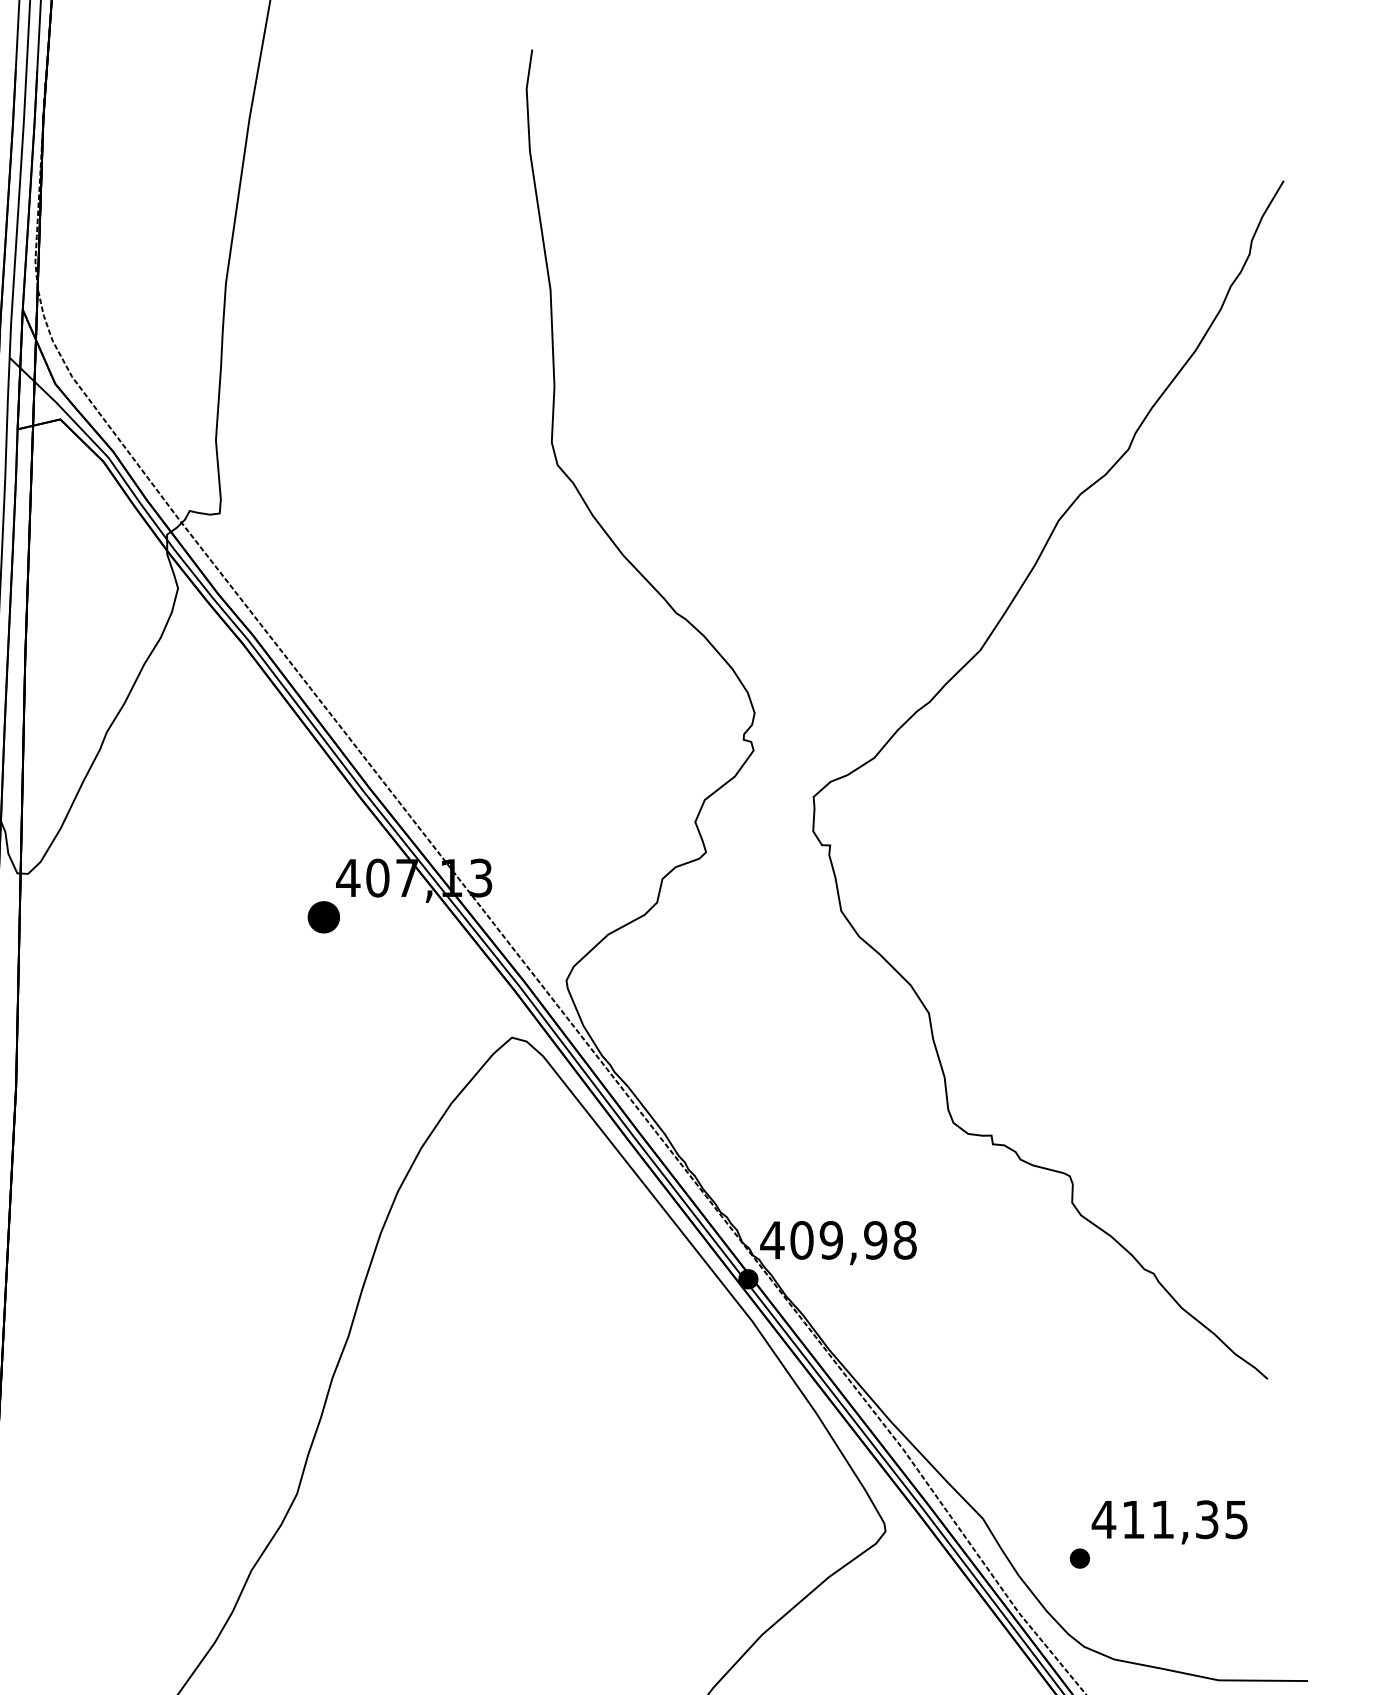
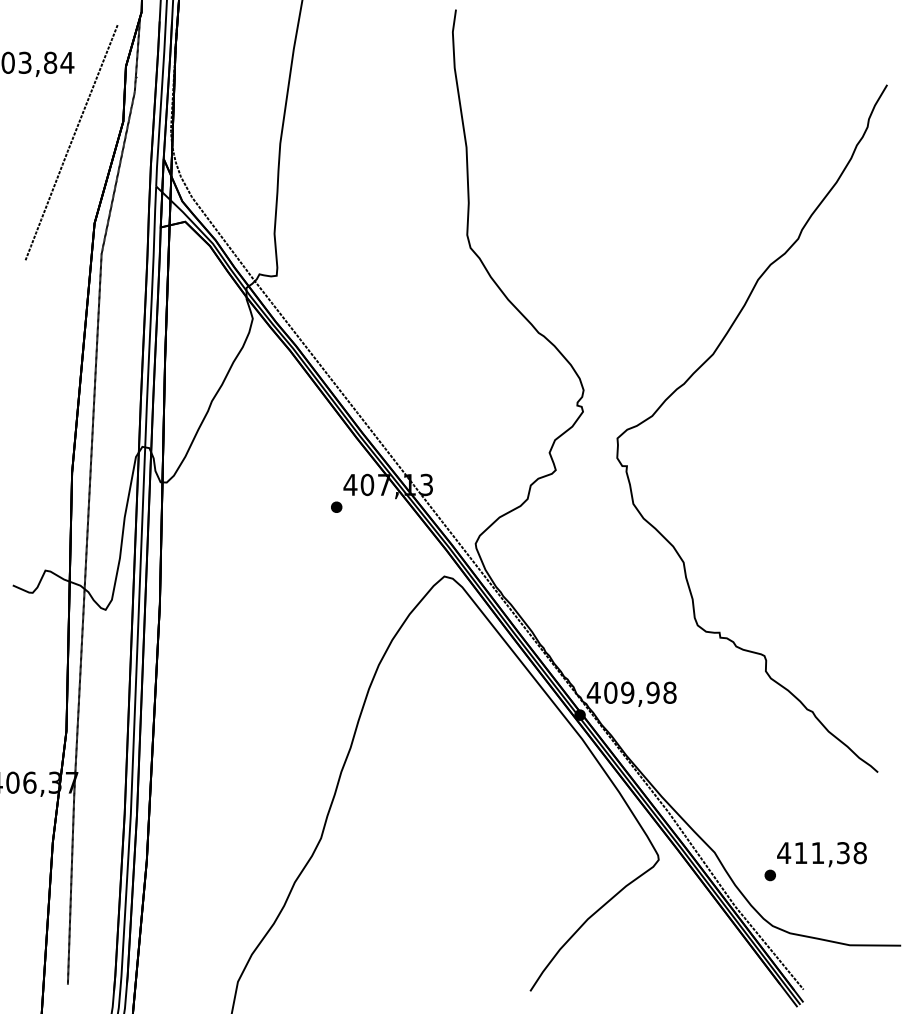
part: (323, 915) -> (336, 506), size x0.62
text: (1235, 1520) -> (859, 853), 411,35 -> 411,38

